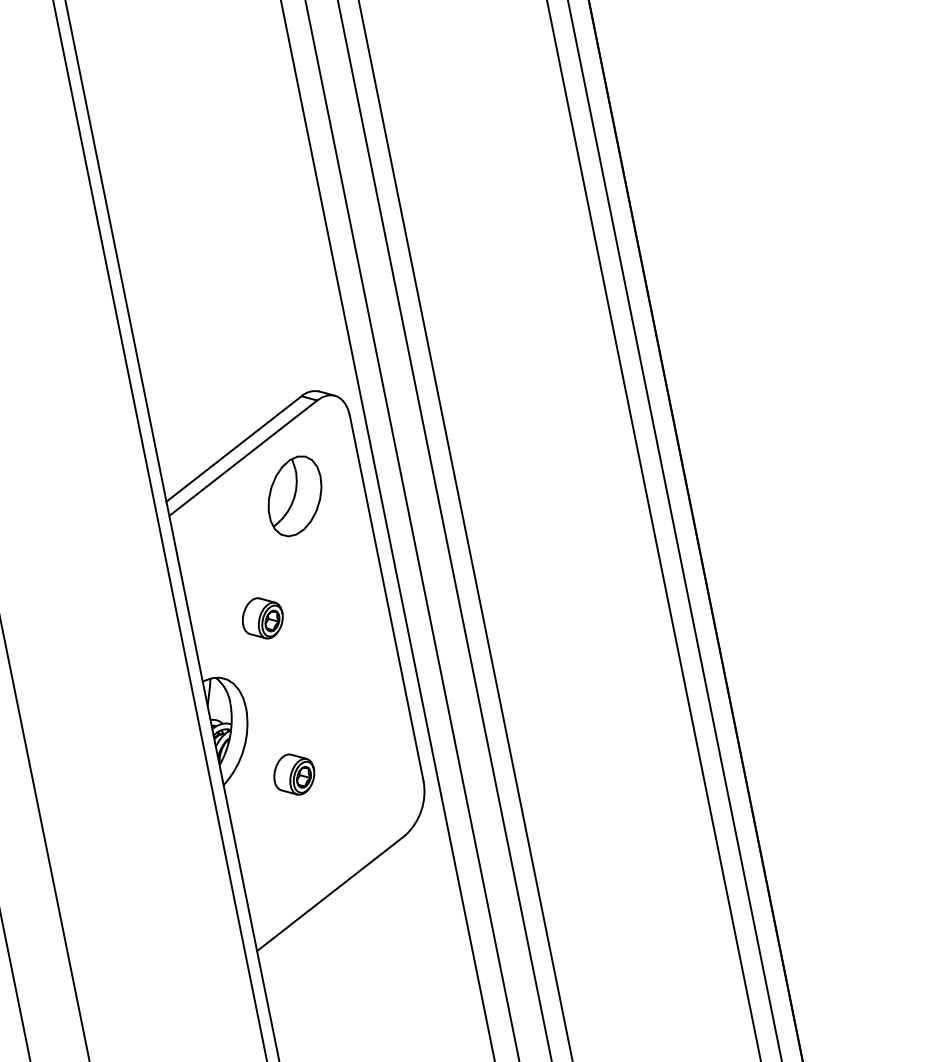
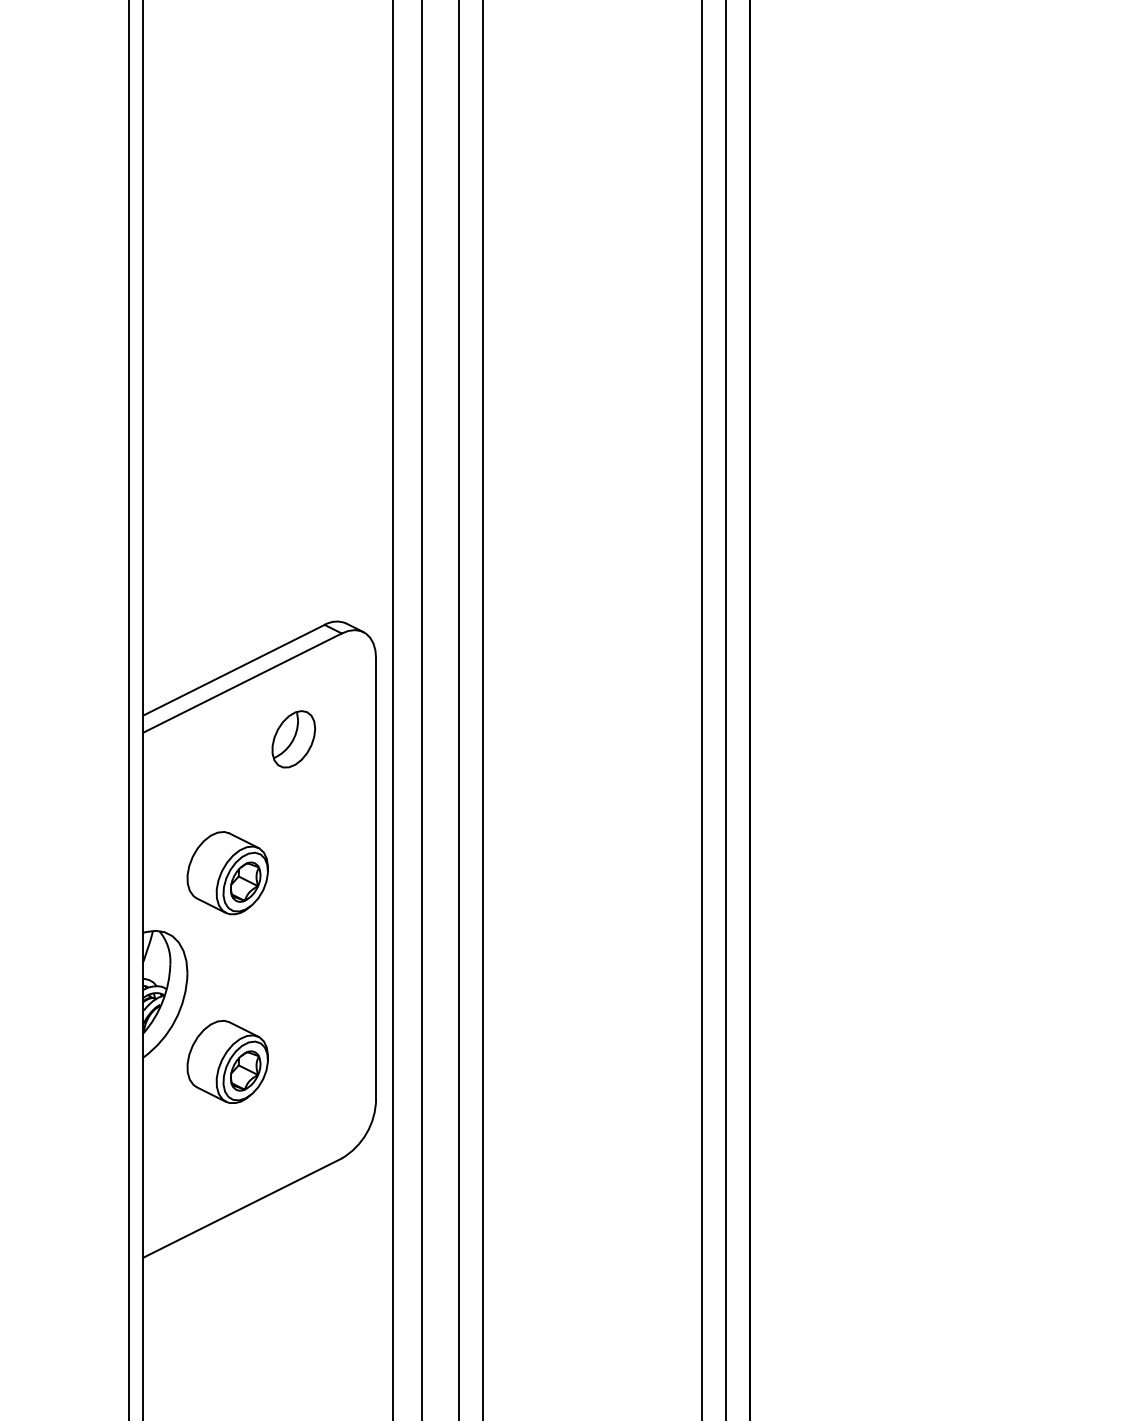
part: (294, 496) -> (293, 739), size x0.62
part: (262, 618) -> (227, 873), size x1.67
part: (294, 774) -> (227, 1061), size x1.67

